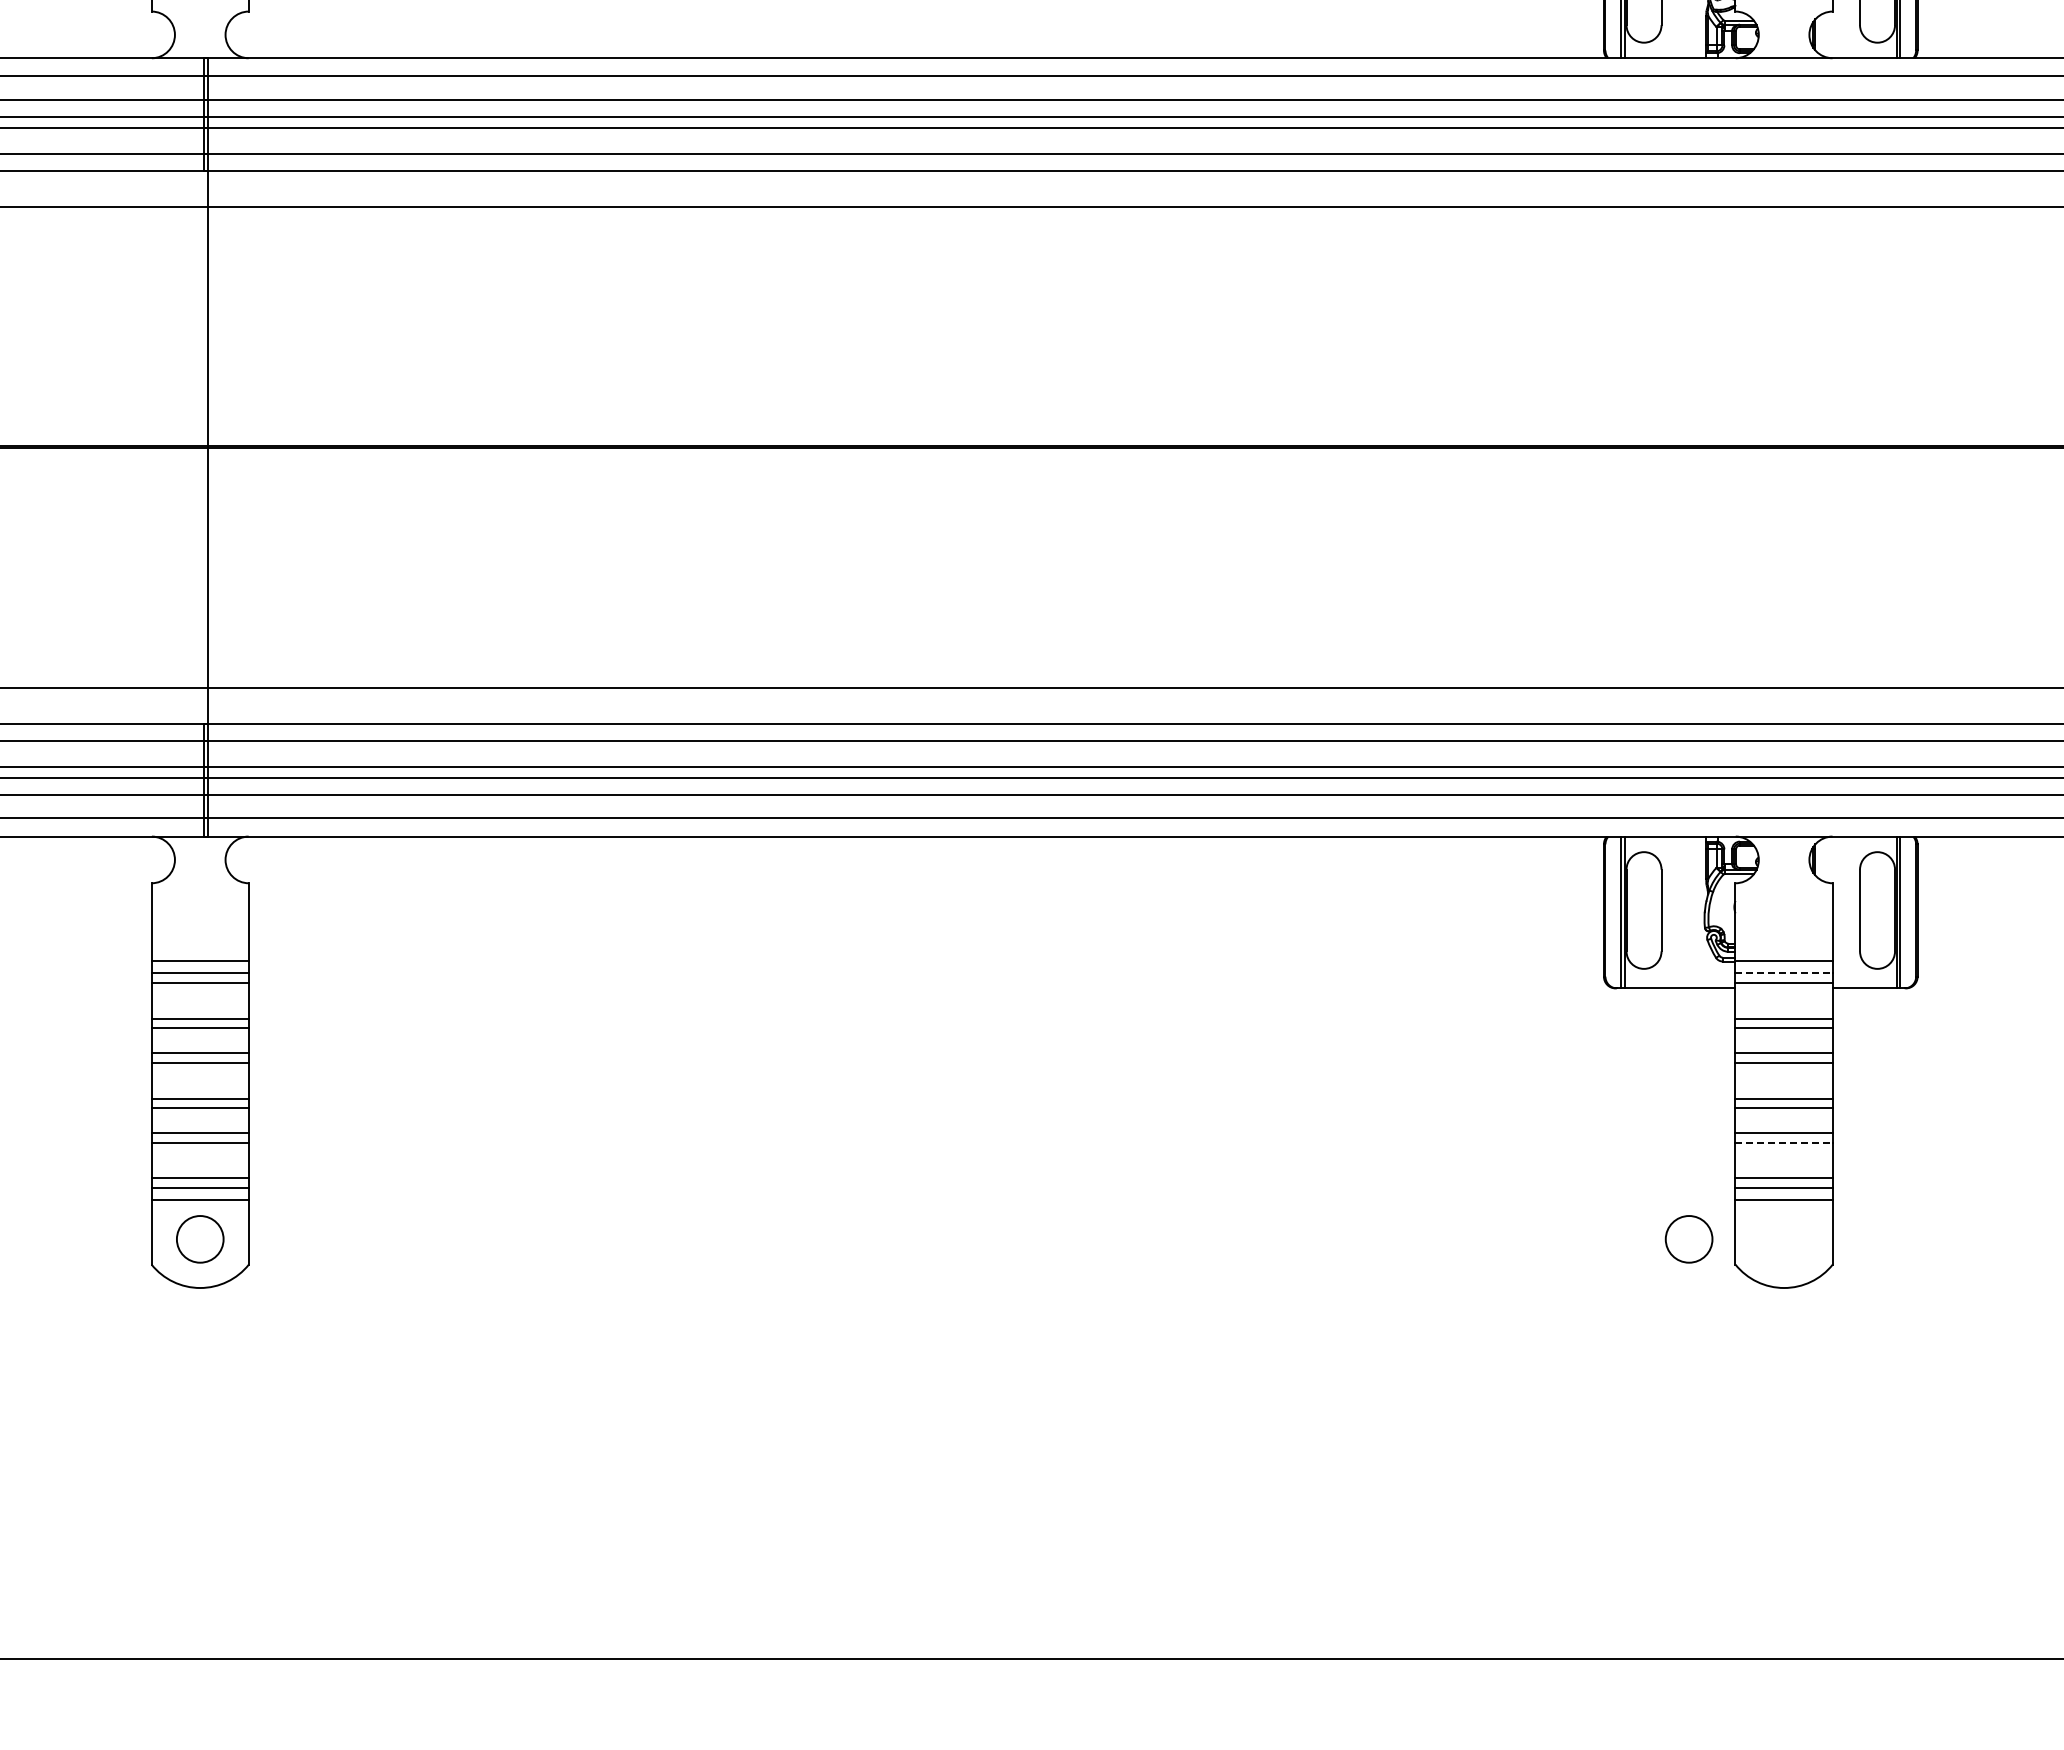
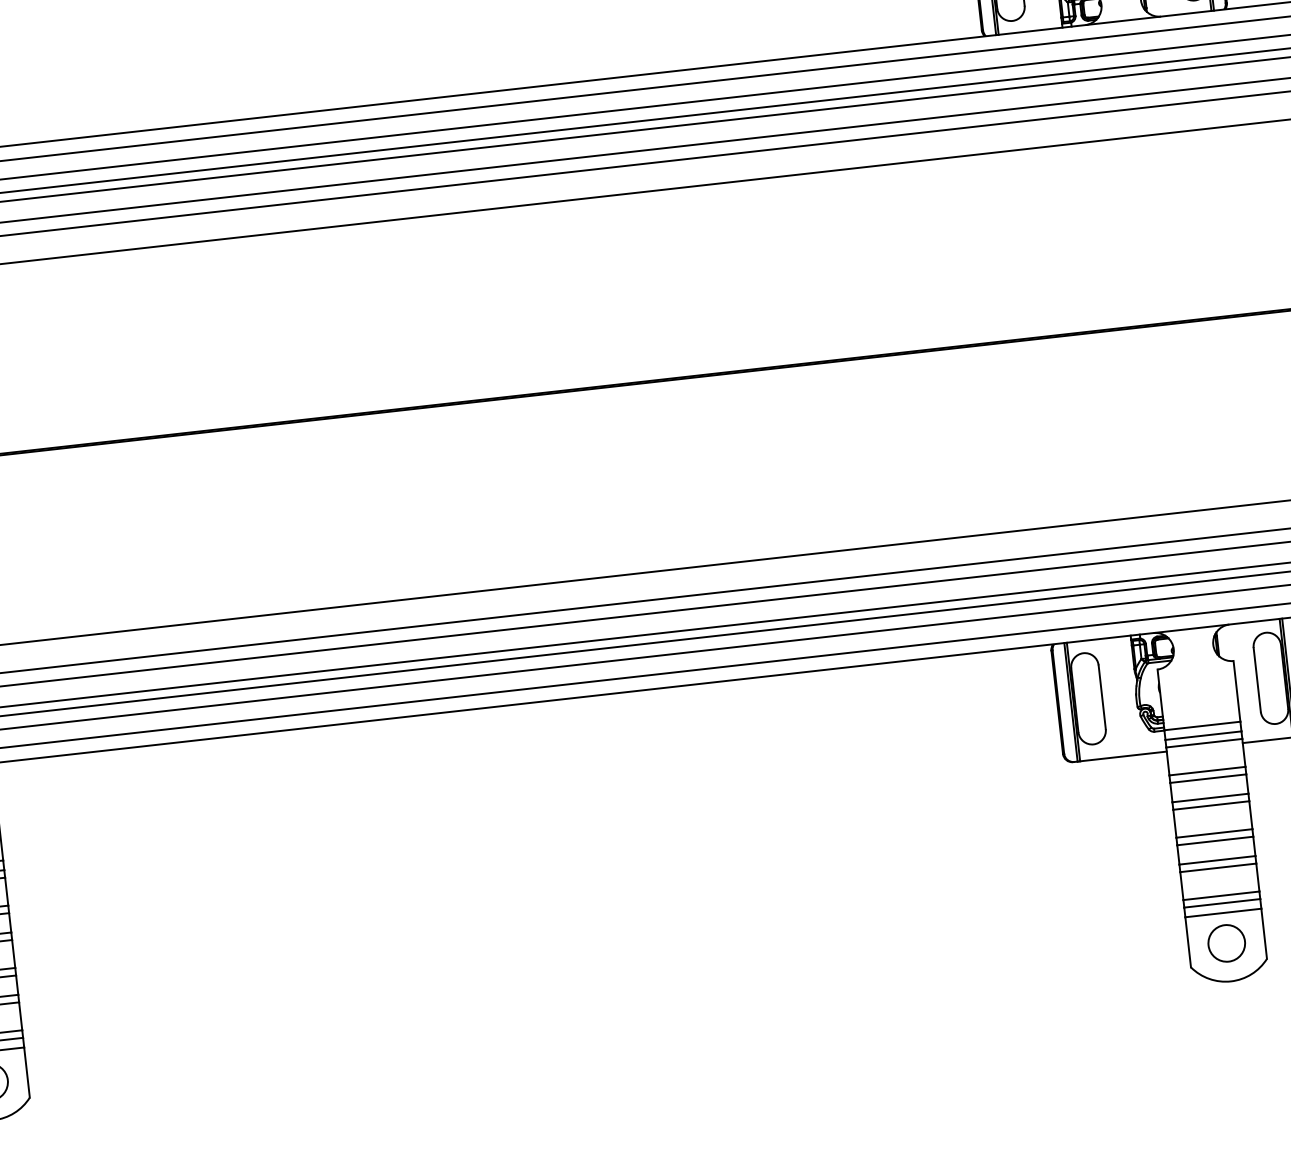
line: (1784, 973) -> (1203, 735), dashed -> solid
line: (1784, 1142) -> (1218, 867), dashed -> solid
circle: (1688, 1239) -> (1226, 943), moved

